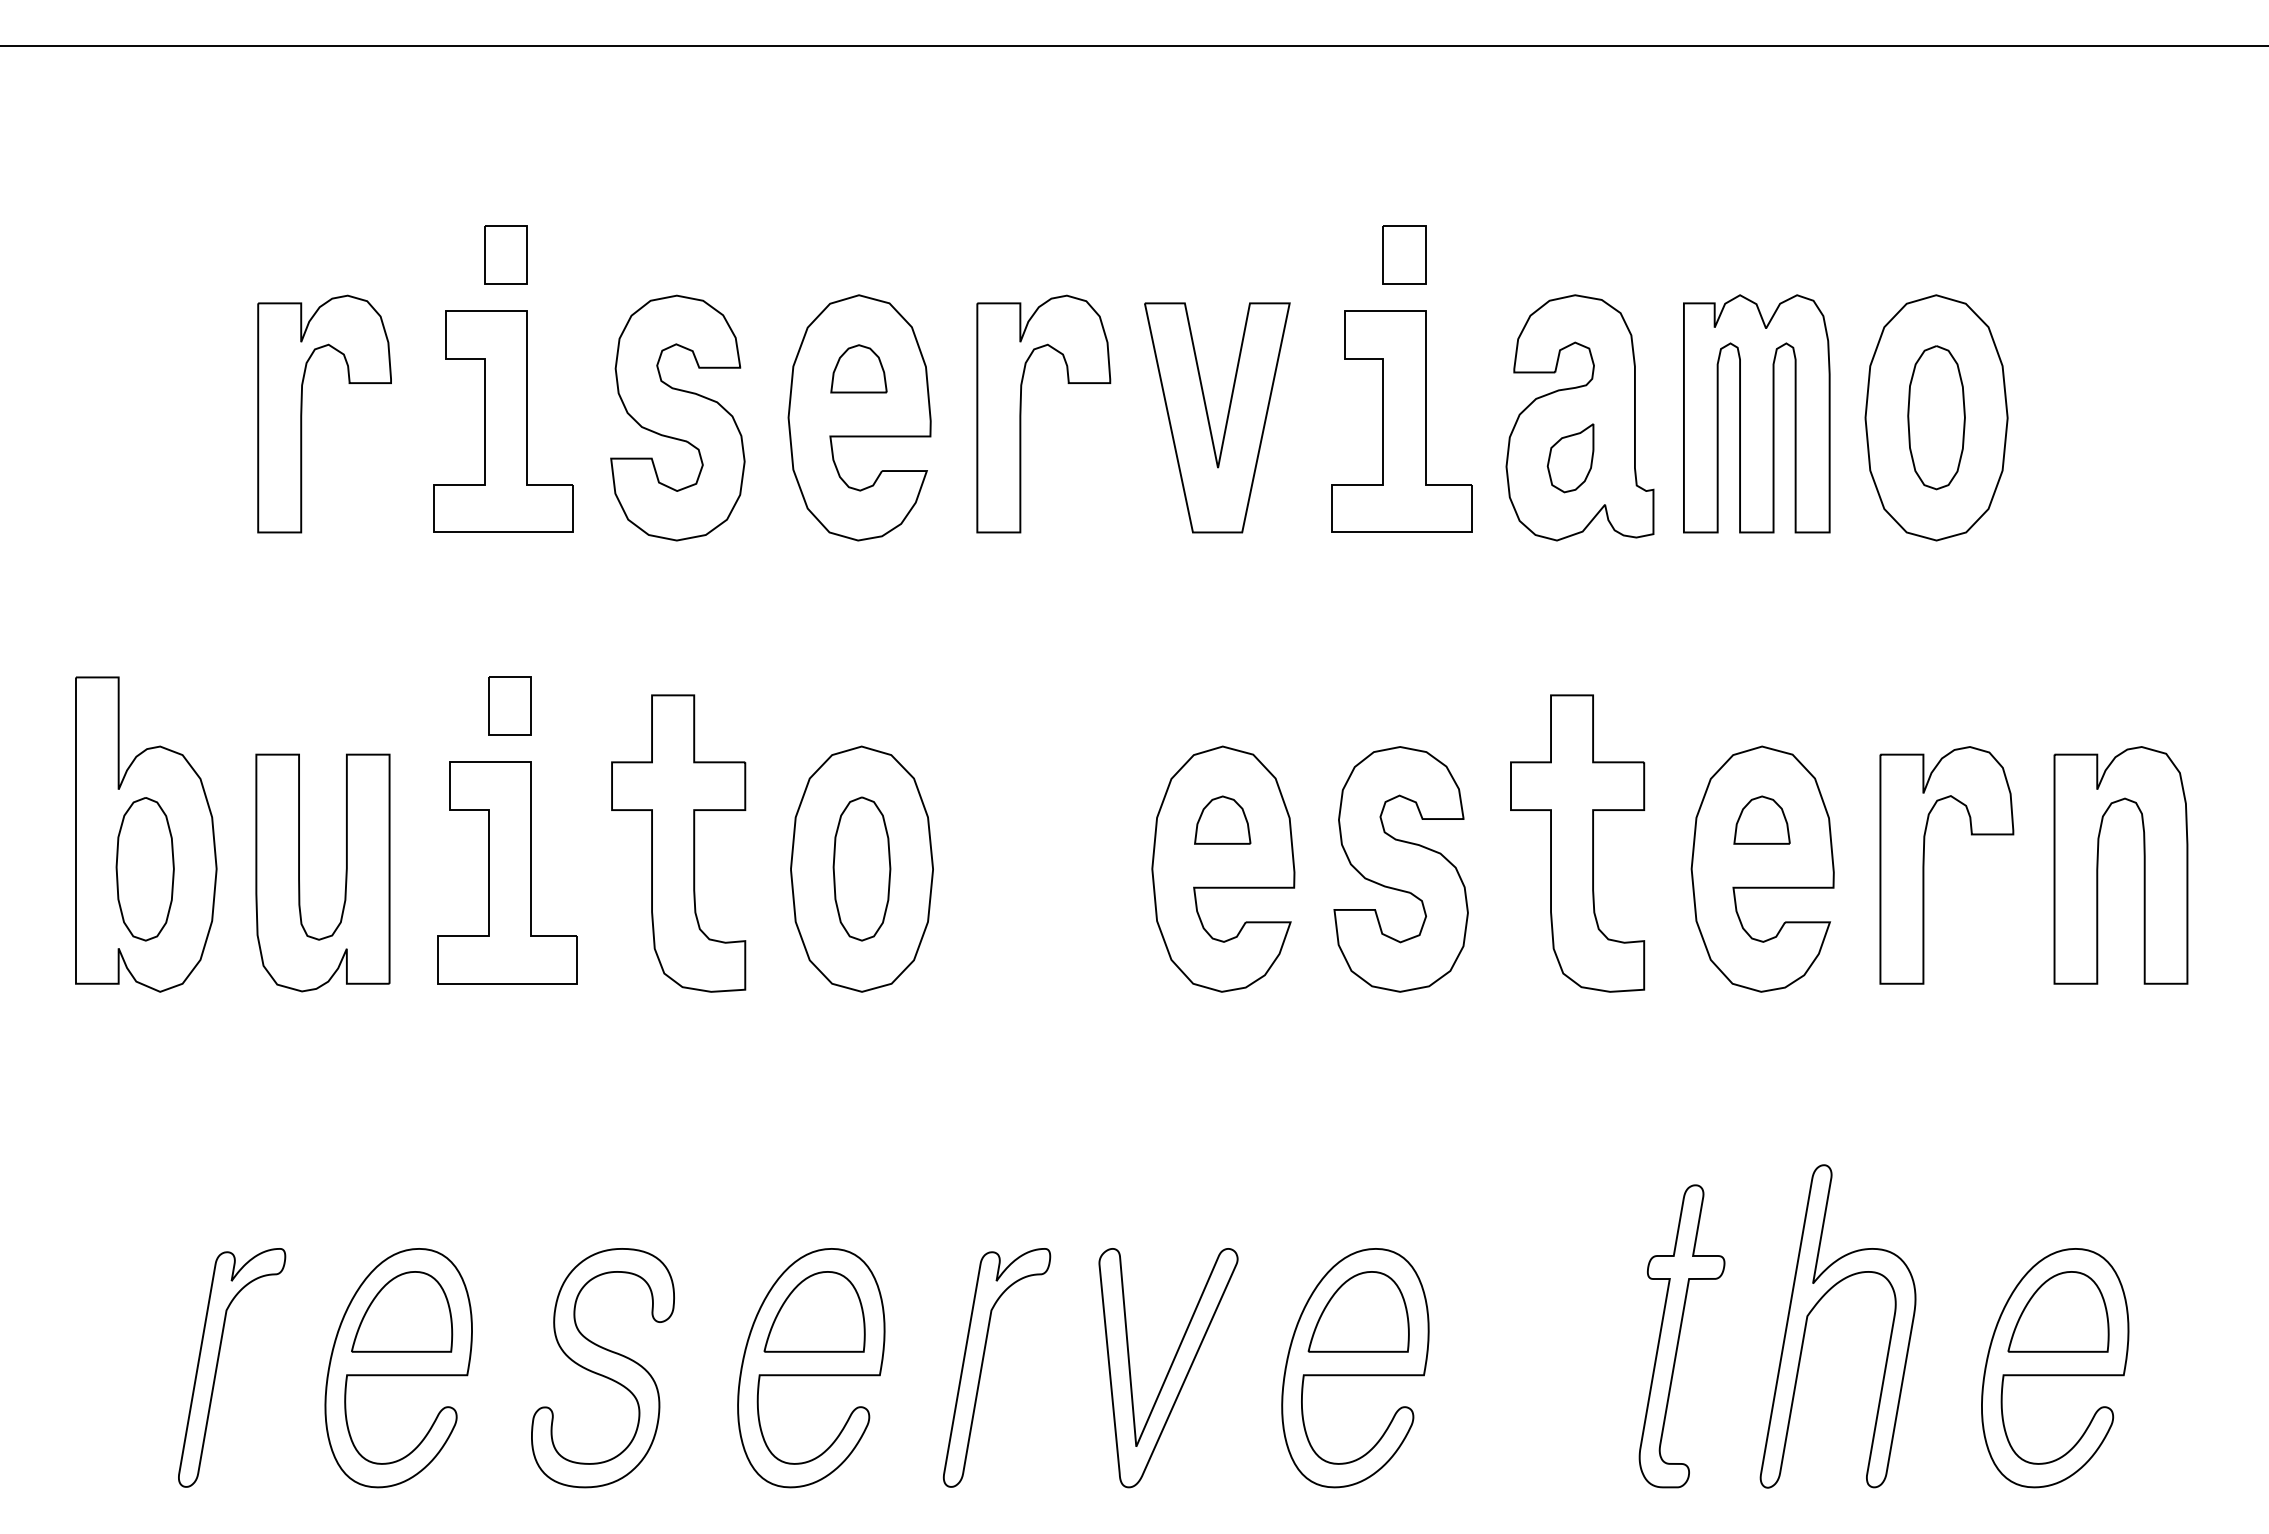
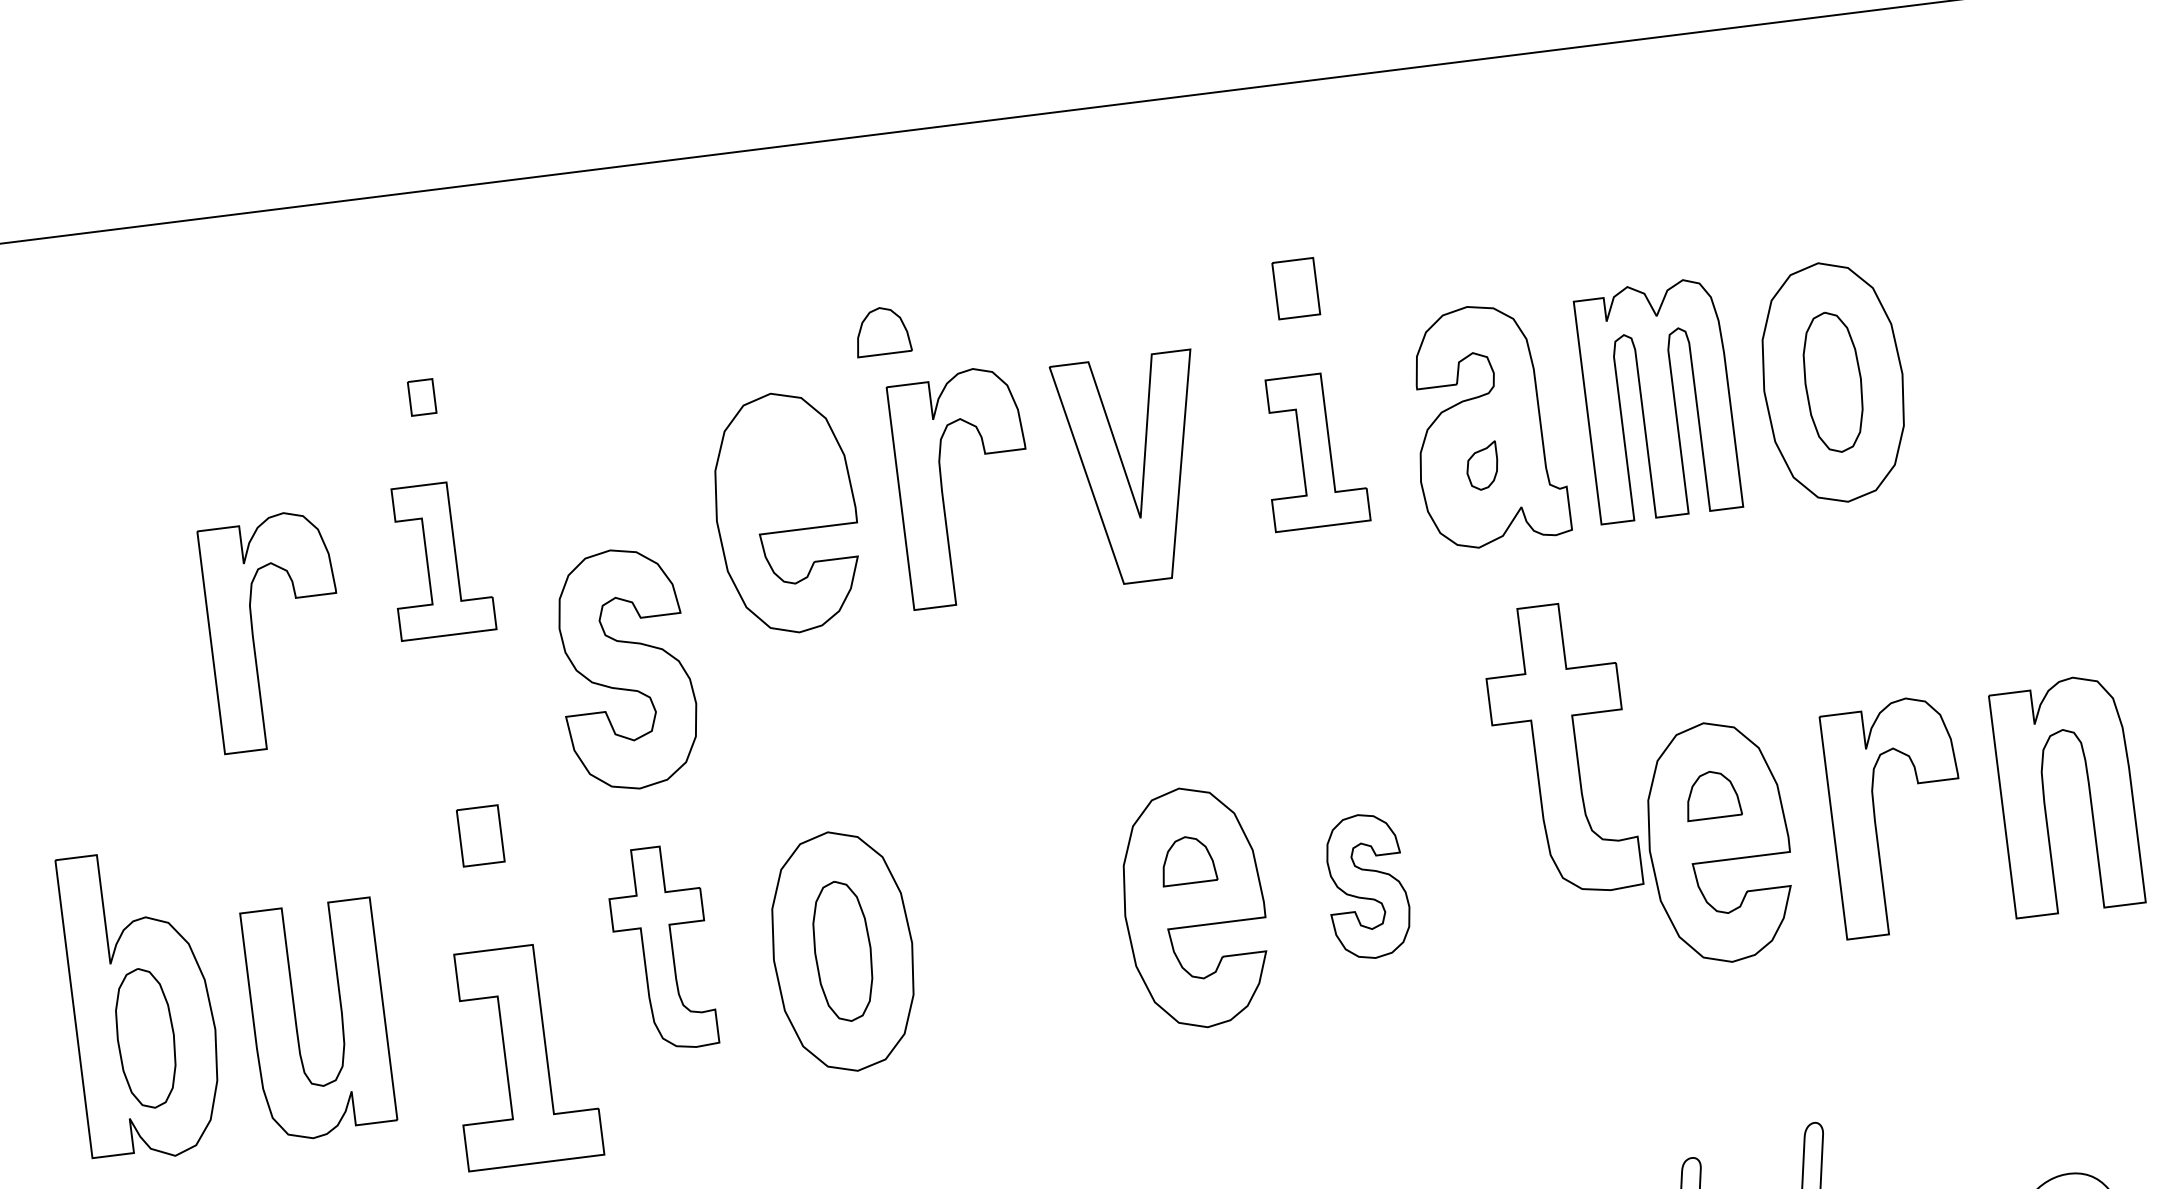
part: (505, 254) -> (421, 396), size x0.6
part: (858, 368) -> (881, 330), moved
part: (302, 413) -> (253, 633), moved
part: (677, 417) -> (625, 668), moved
part: (503, 421) -> (440, 559), size x0.7
part: (1401, 421) -> (1313, 450), size x0.7
part: (1570, 458) -> (1482, 466), size x0.7
part: (678, 843) -> (661, 948), size x0.7
part: (1577, 843) -> (1561, 749), moved
part: (1400, 869) -> (1366, 886), size x0.6
part: (507, 872) -> (523, 1054), moved

